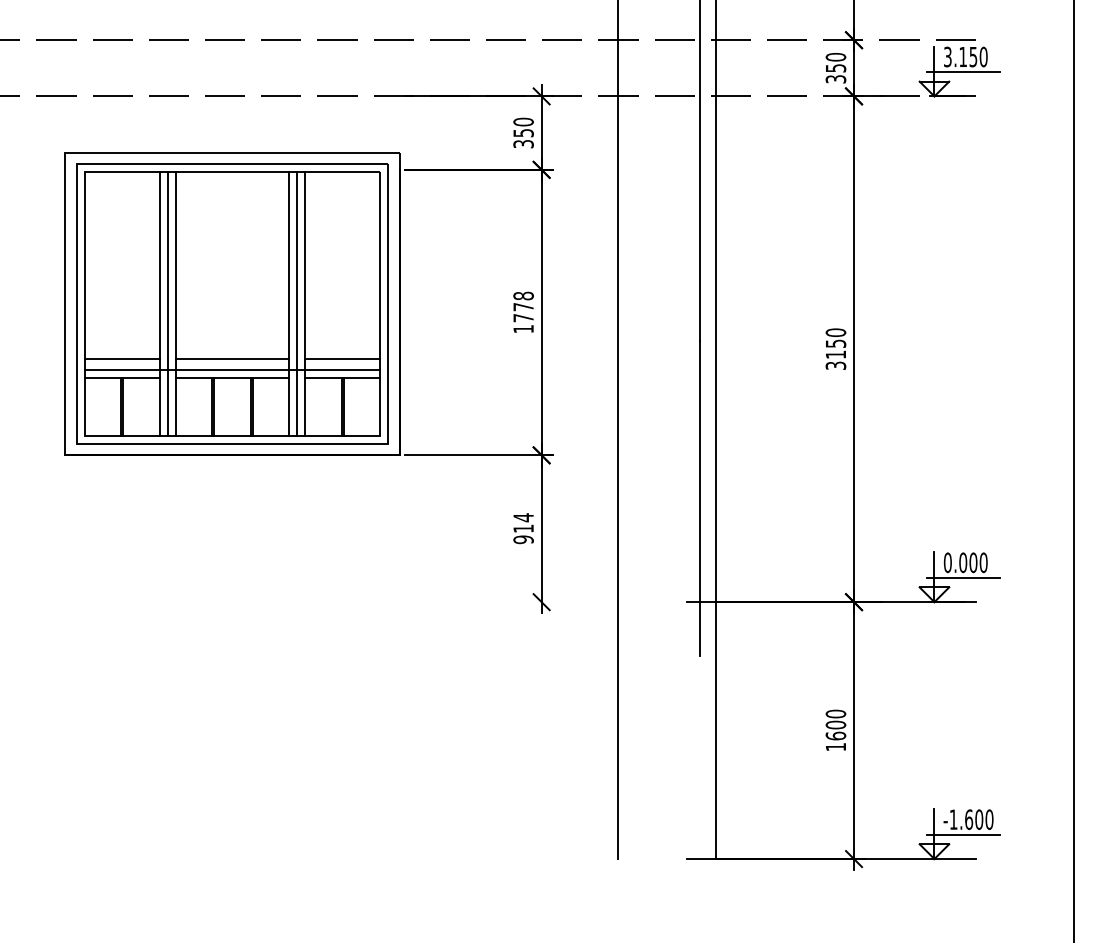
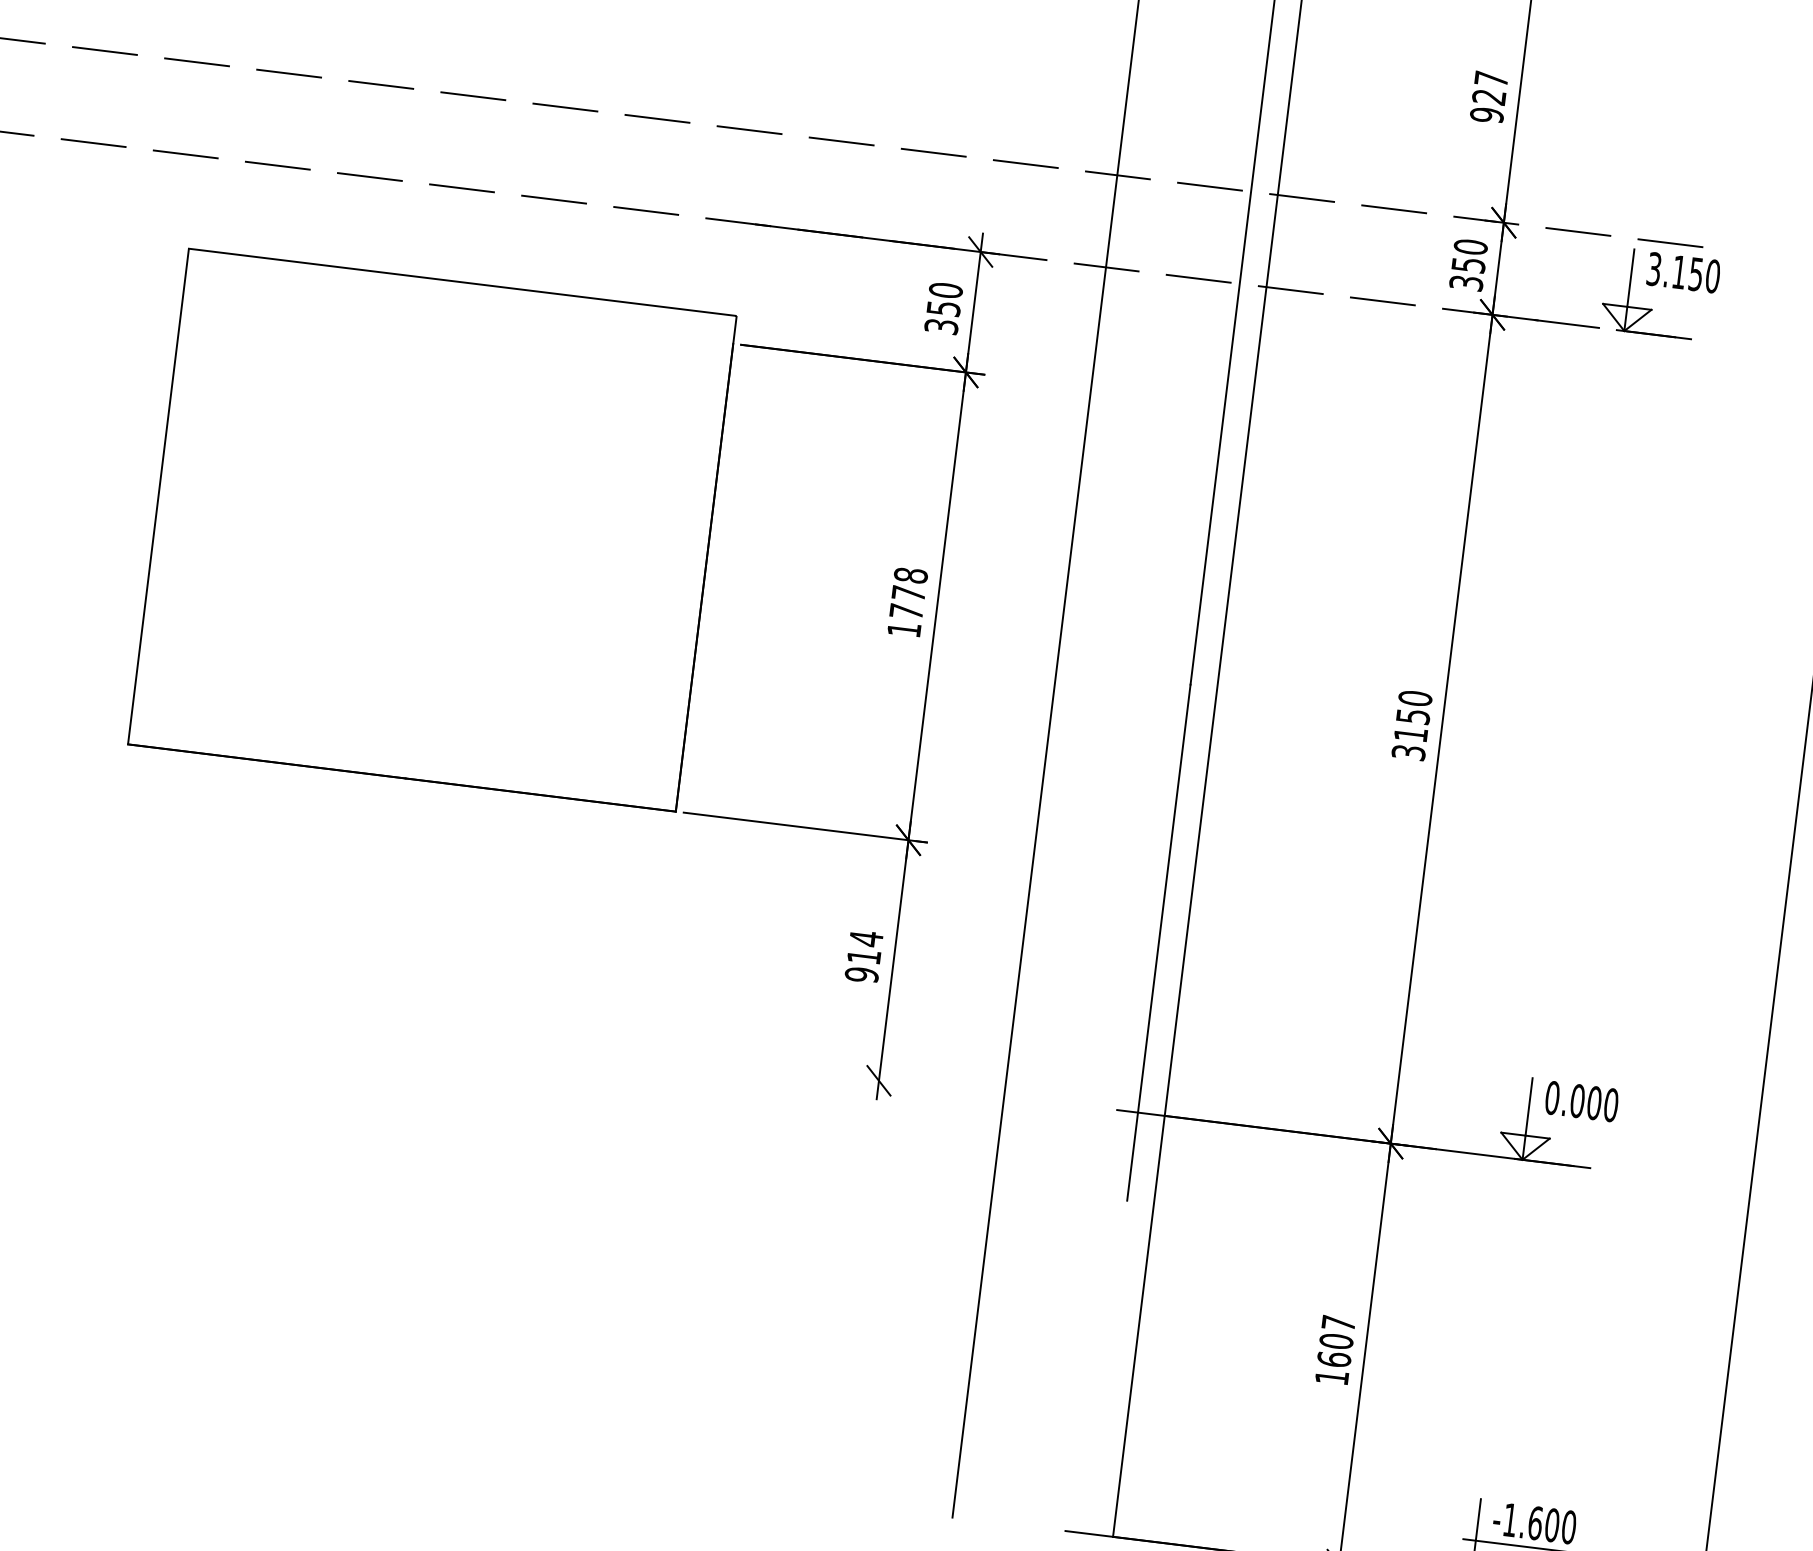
line: (963, 71) -> (1676, 296), removed
part: (232, 303) -> (432, 529), removed
line: (963, 577) -> (1575, 1125), removed
text: (835, 713) -> (1338, 1322), 1600 -> 1607

